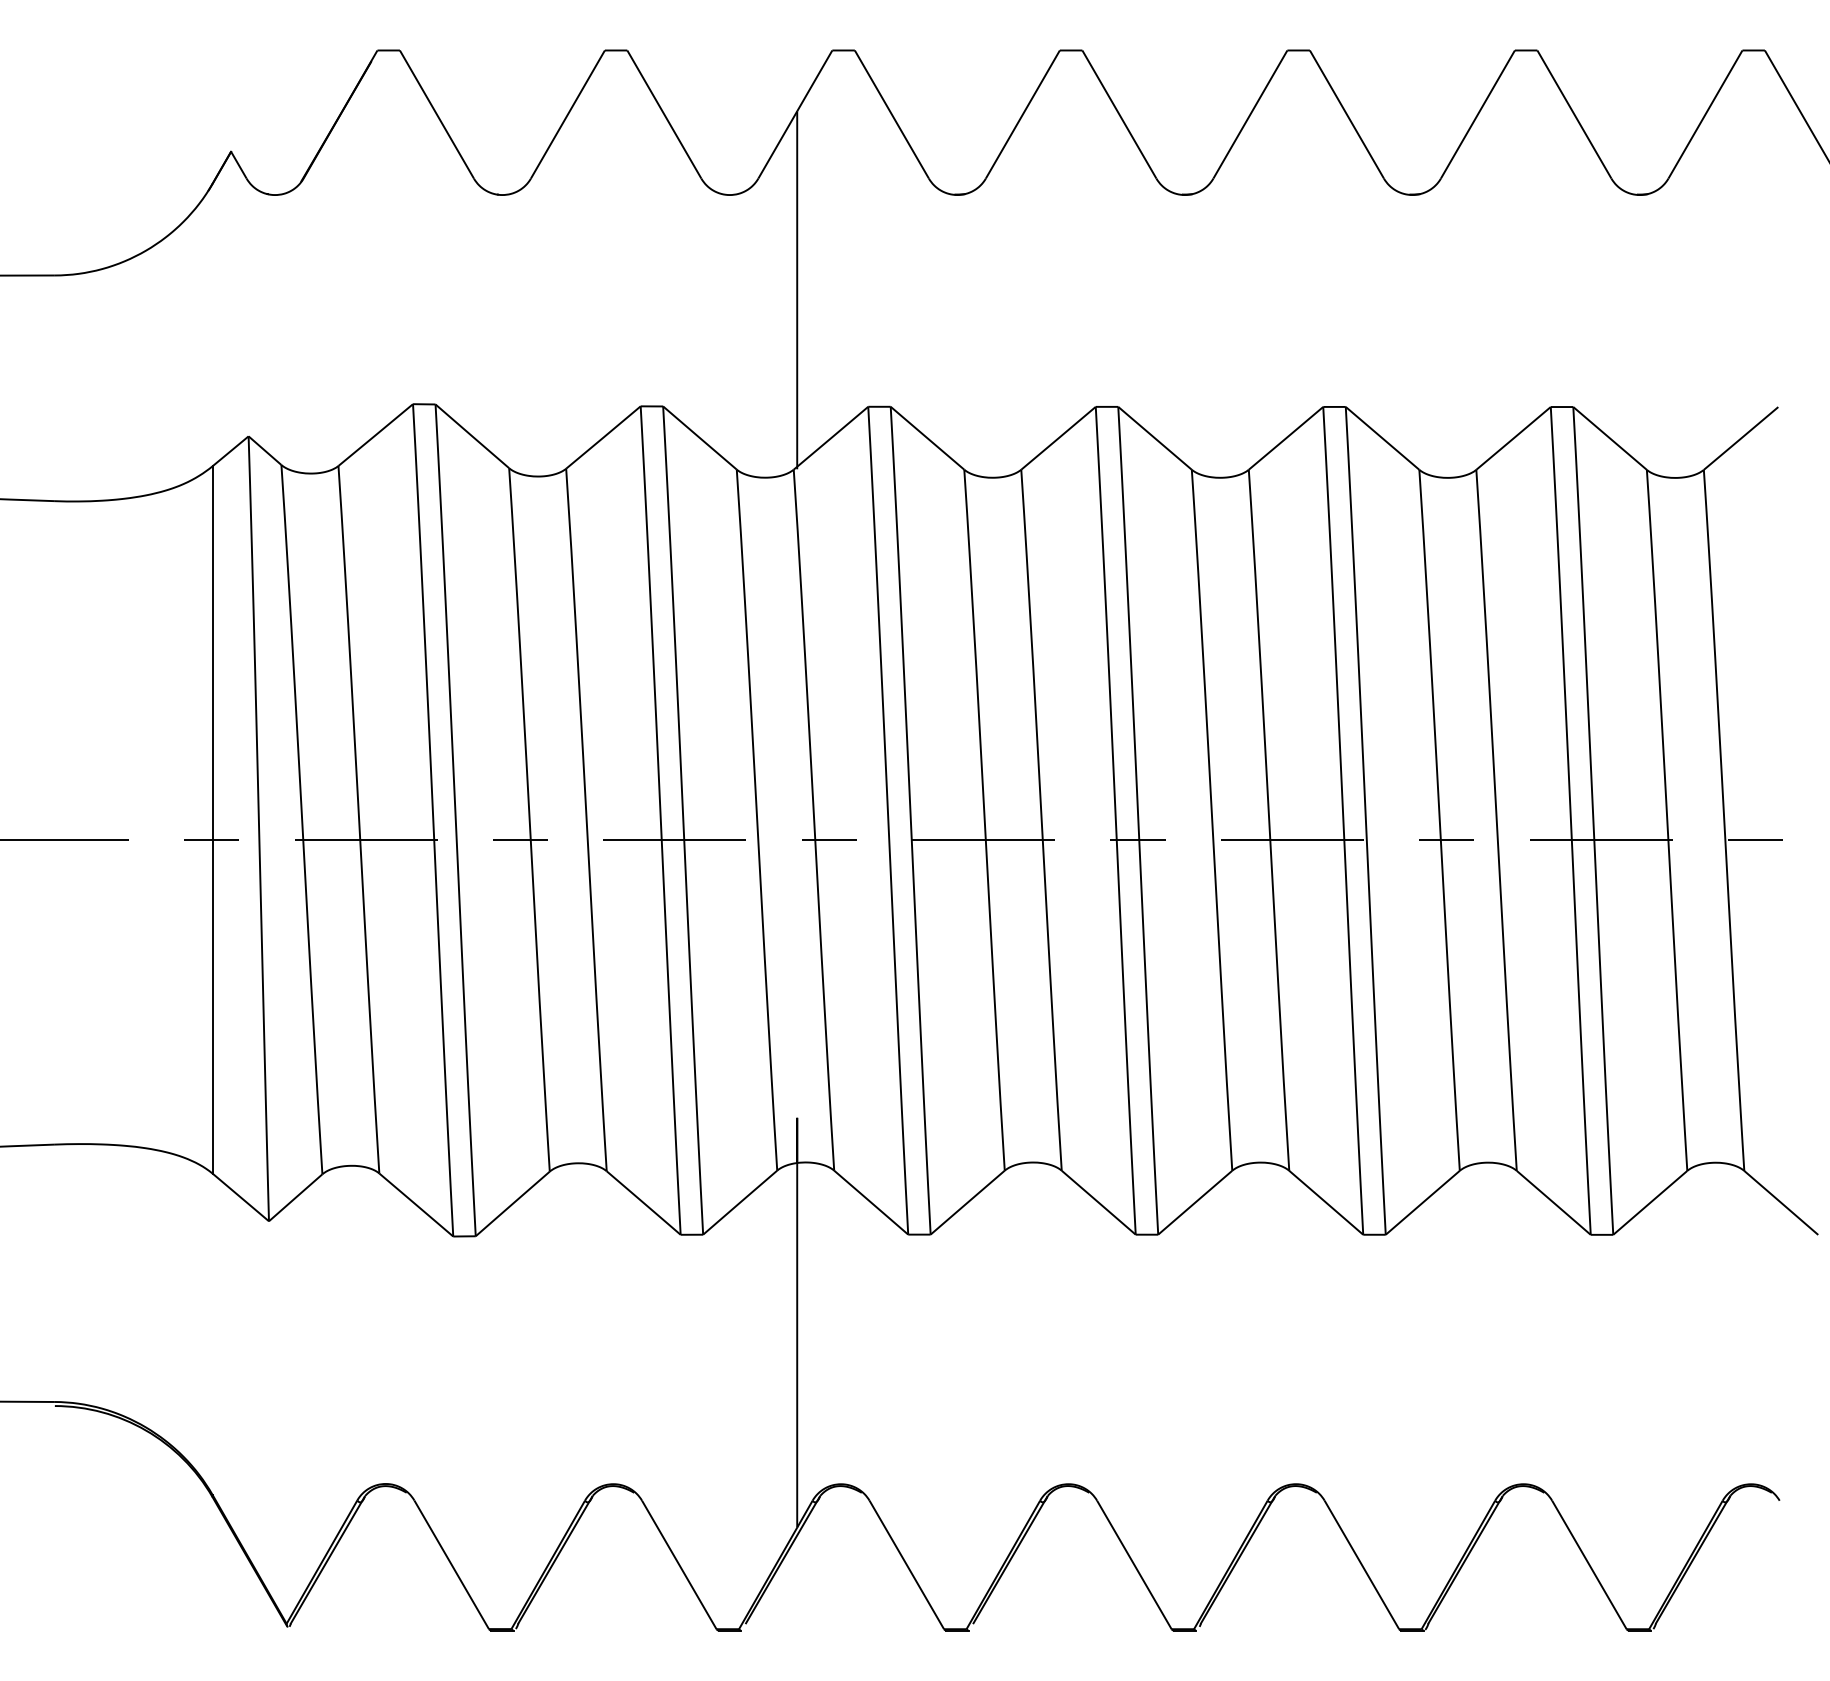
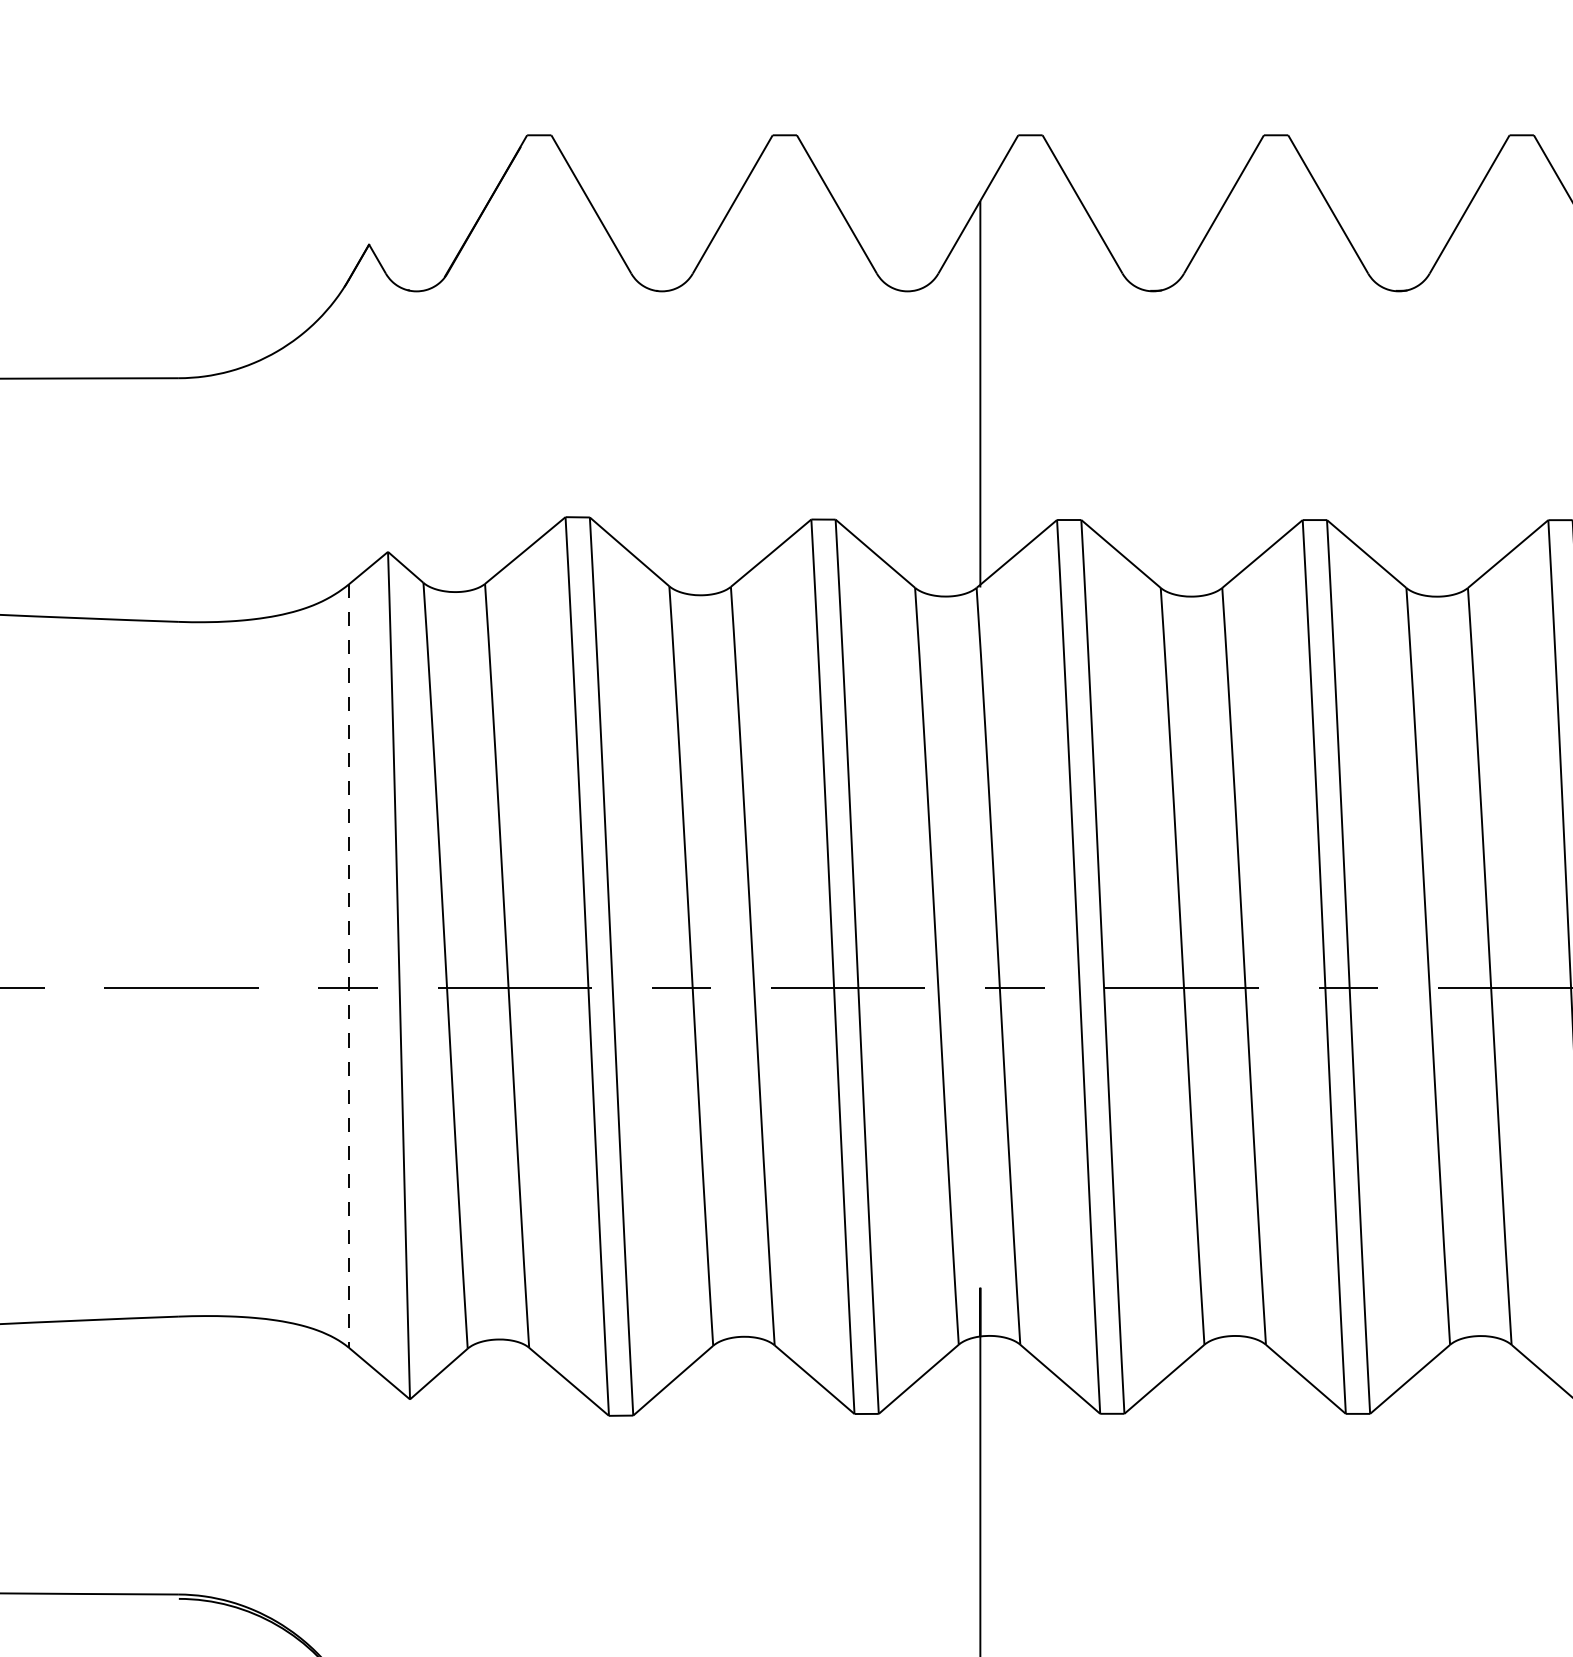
line: (212, 819) -> (349, 965), solid -> dashed

